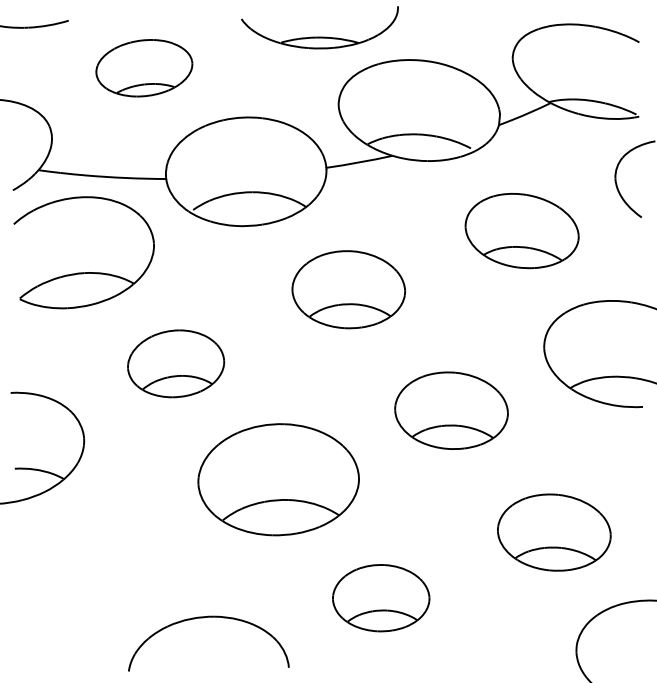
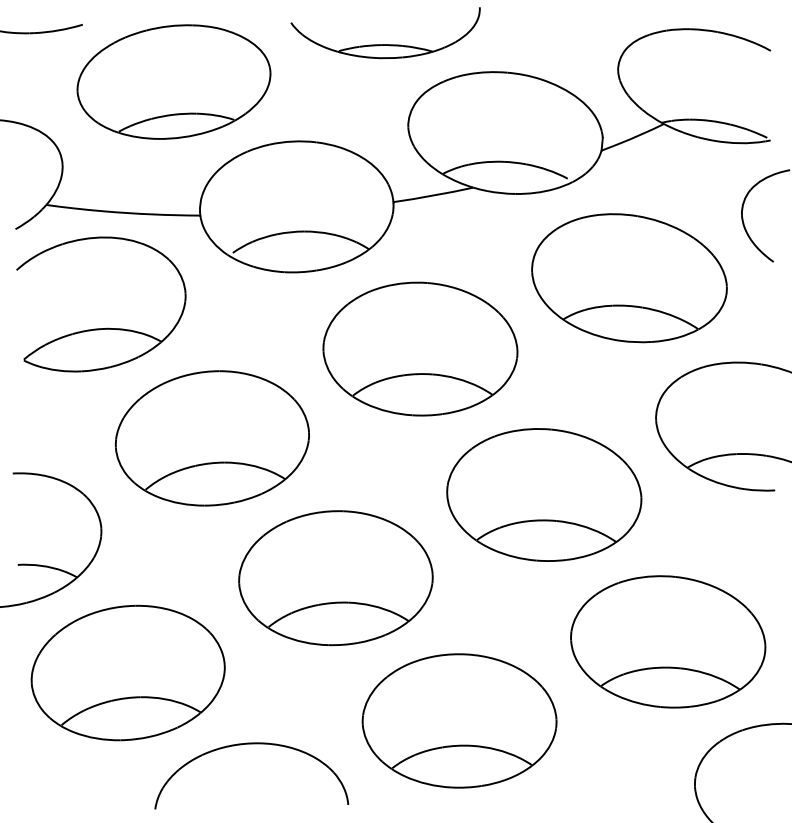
part: (143, 67) -> (173, 81), size x1.67
part: (522, 231) -> (629, 278), size x1.43
part: (348, 289) -> (420, 348), size x1.43
part: (175, 363) -> (211, 438), size x1.67
part: (451, 410) -> (544, 494), size x1.43
part: (554, 532) -> (668, 641), size x1.43
part: (105, 557) -> (127, 672), added
part: (381, 597) -> (459, 720), size x1.67

